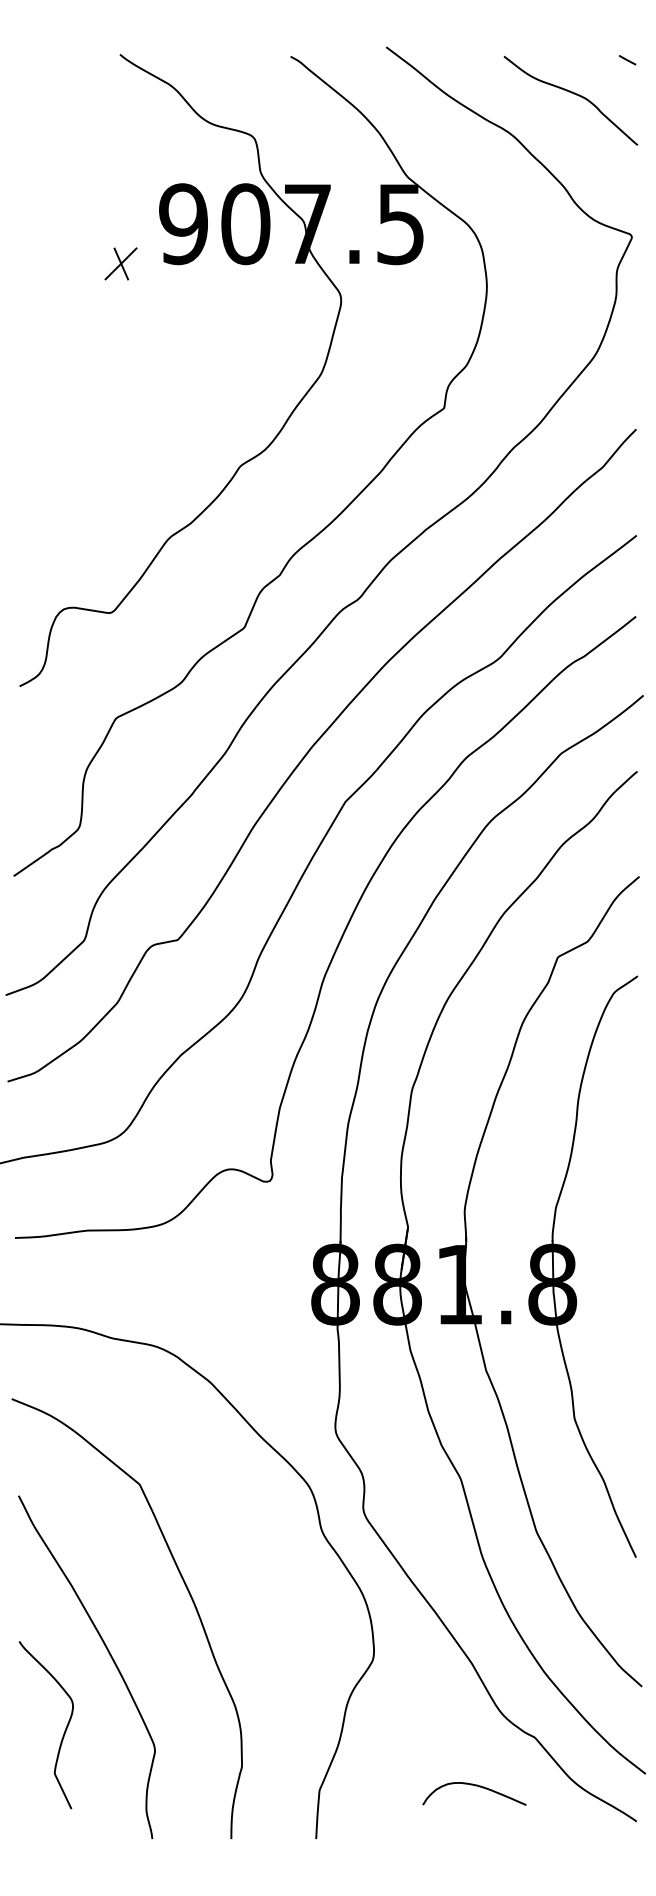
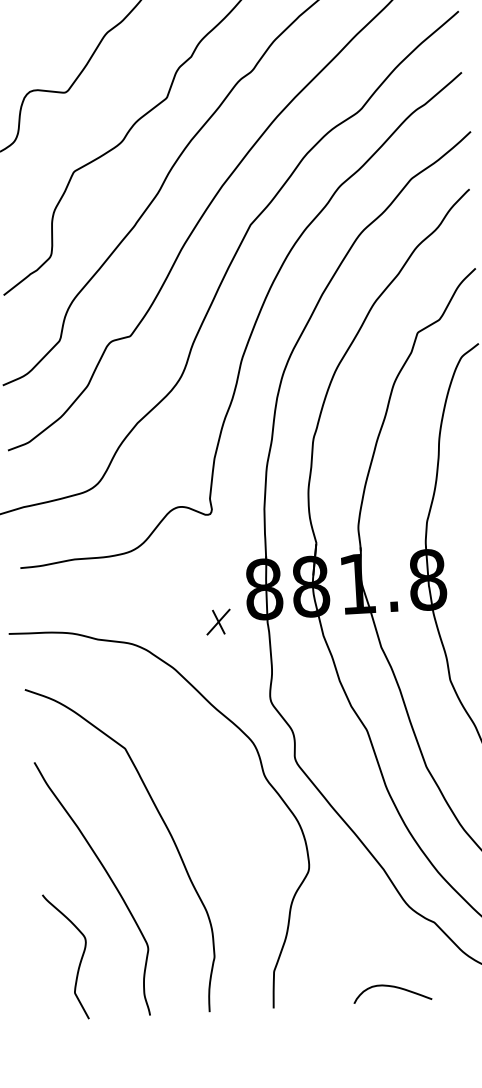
part: (272, 1324) -> (218, 622), added
curve: (64, 1730) -> (80, 960), moved
curve: (475, 1786) -> (393, 987), moved

